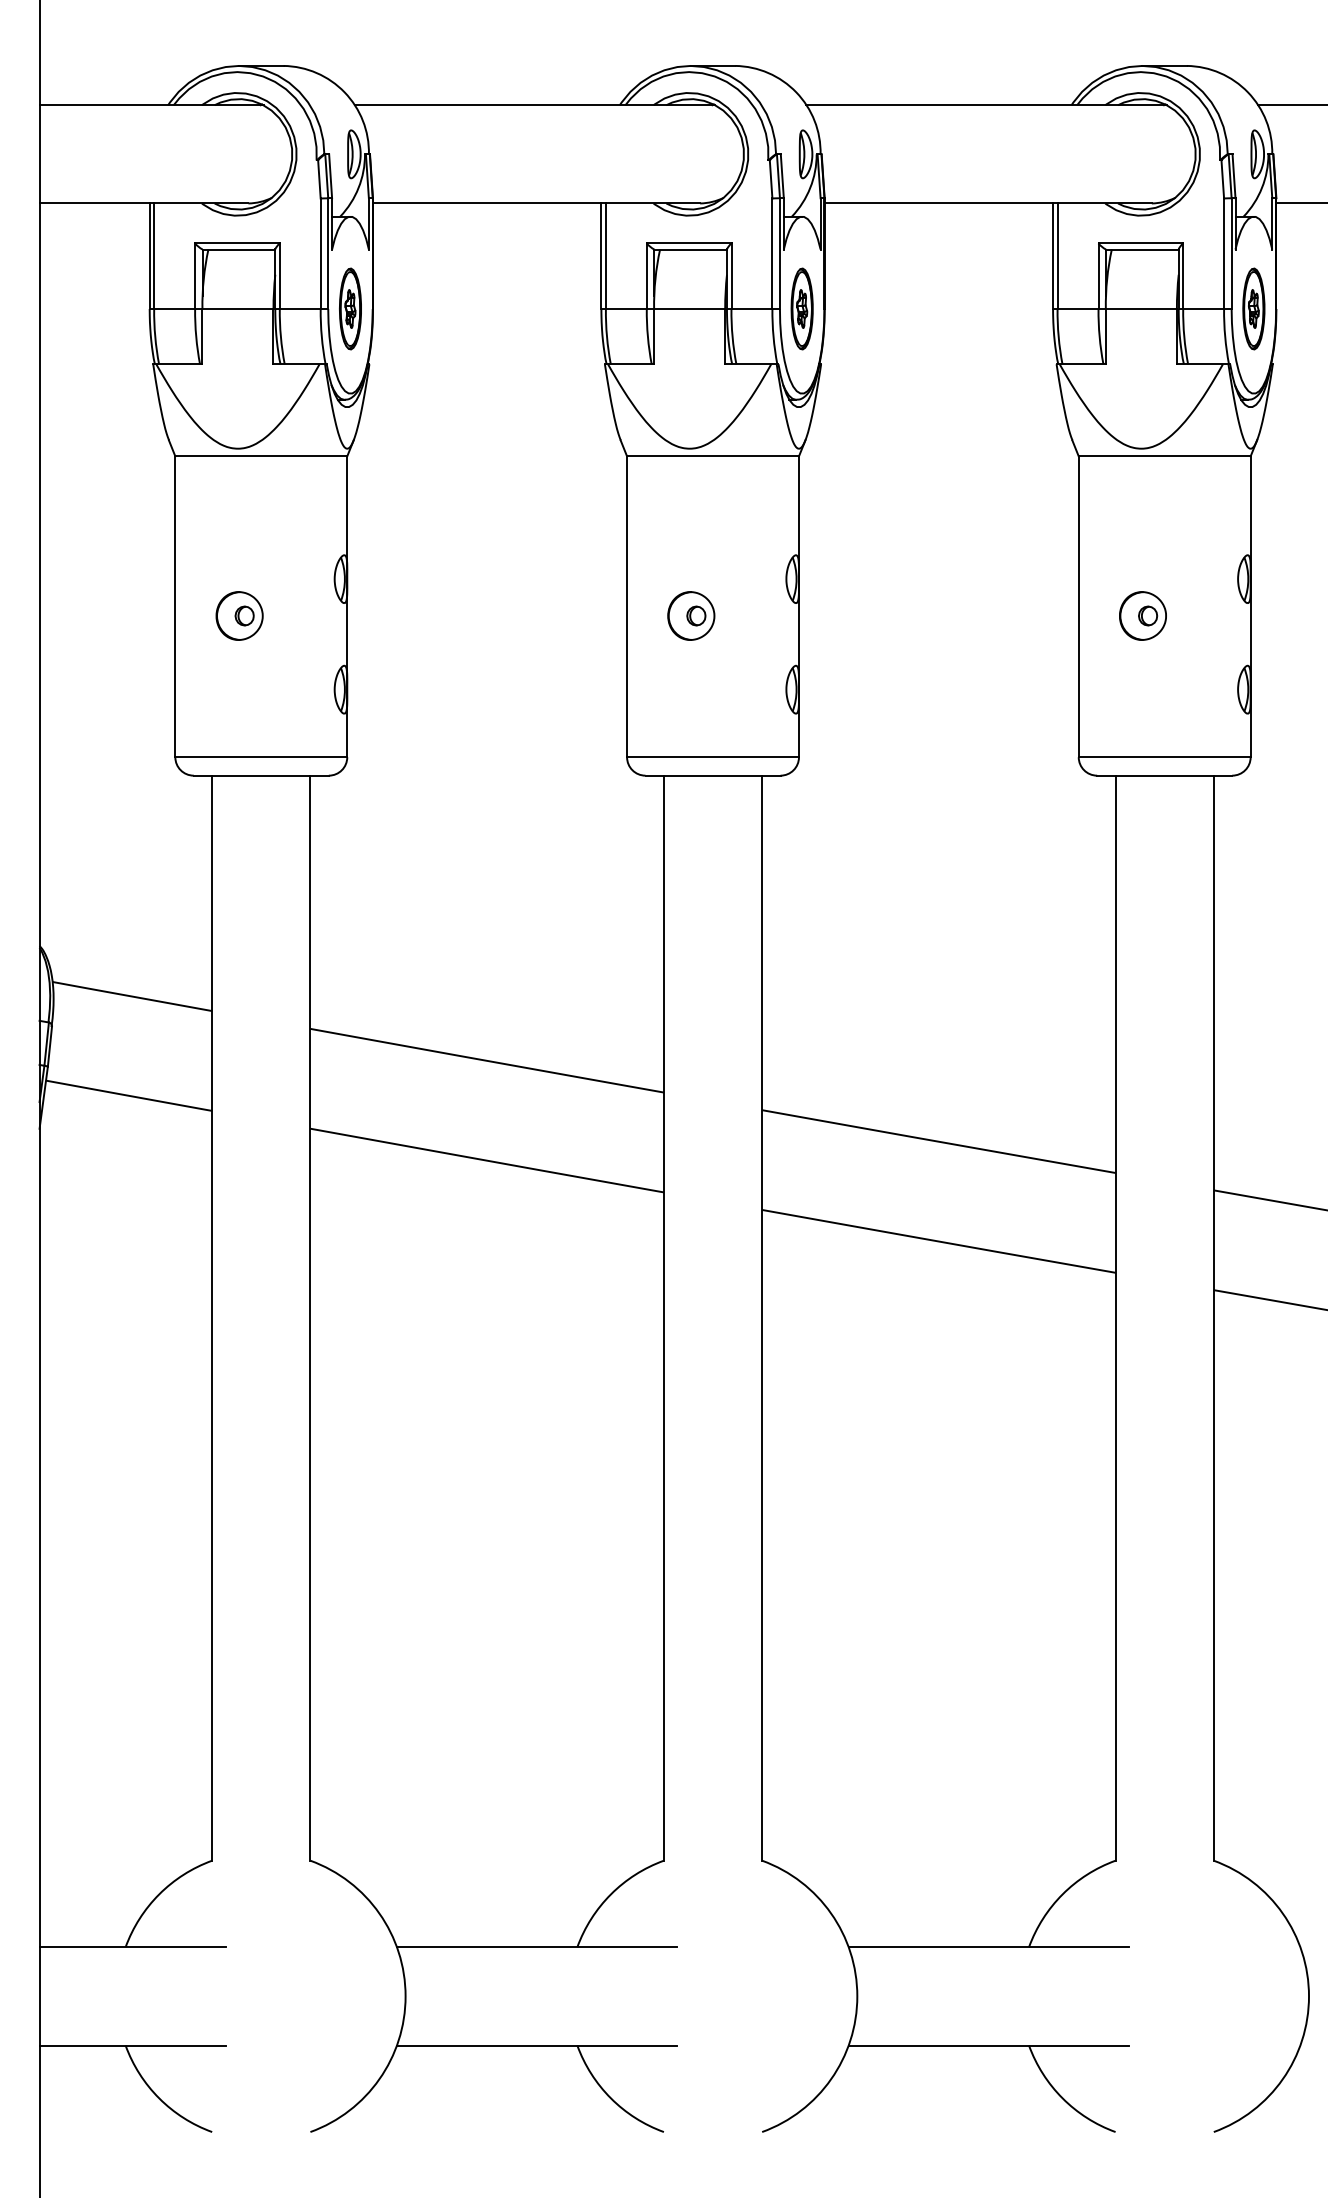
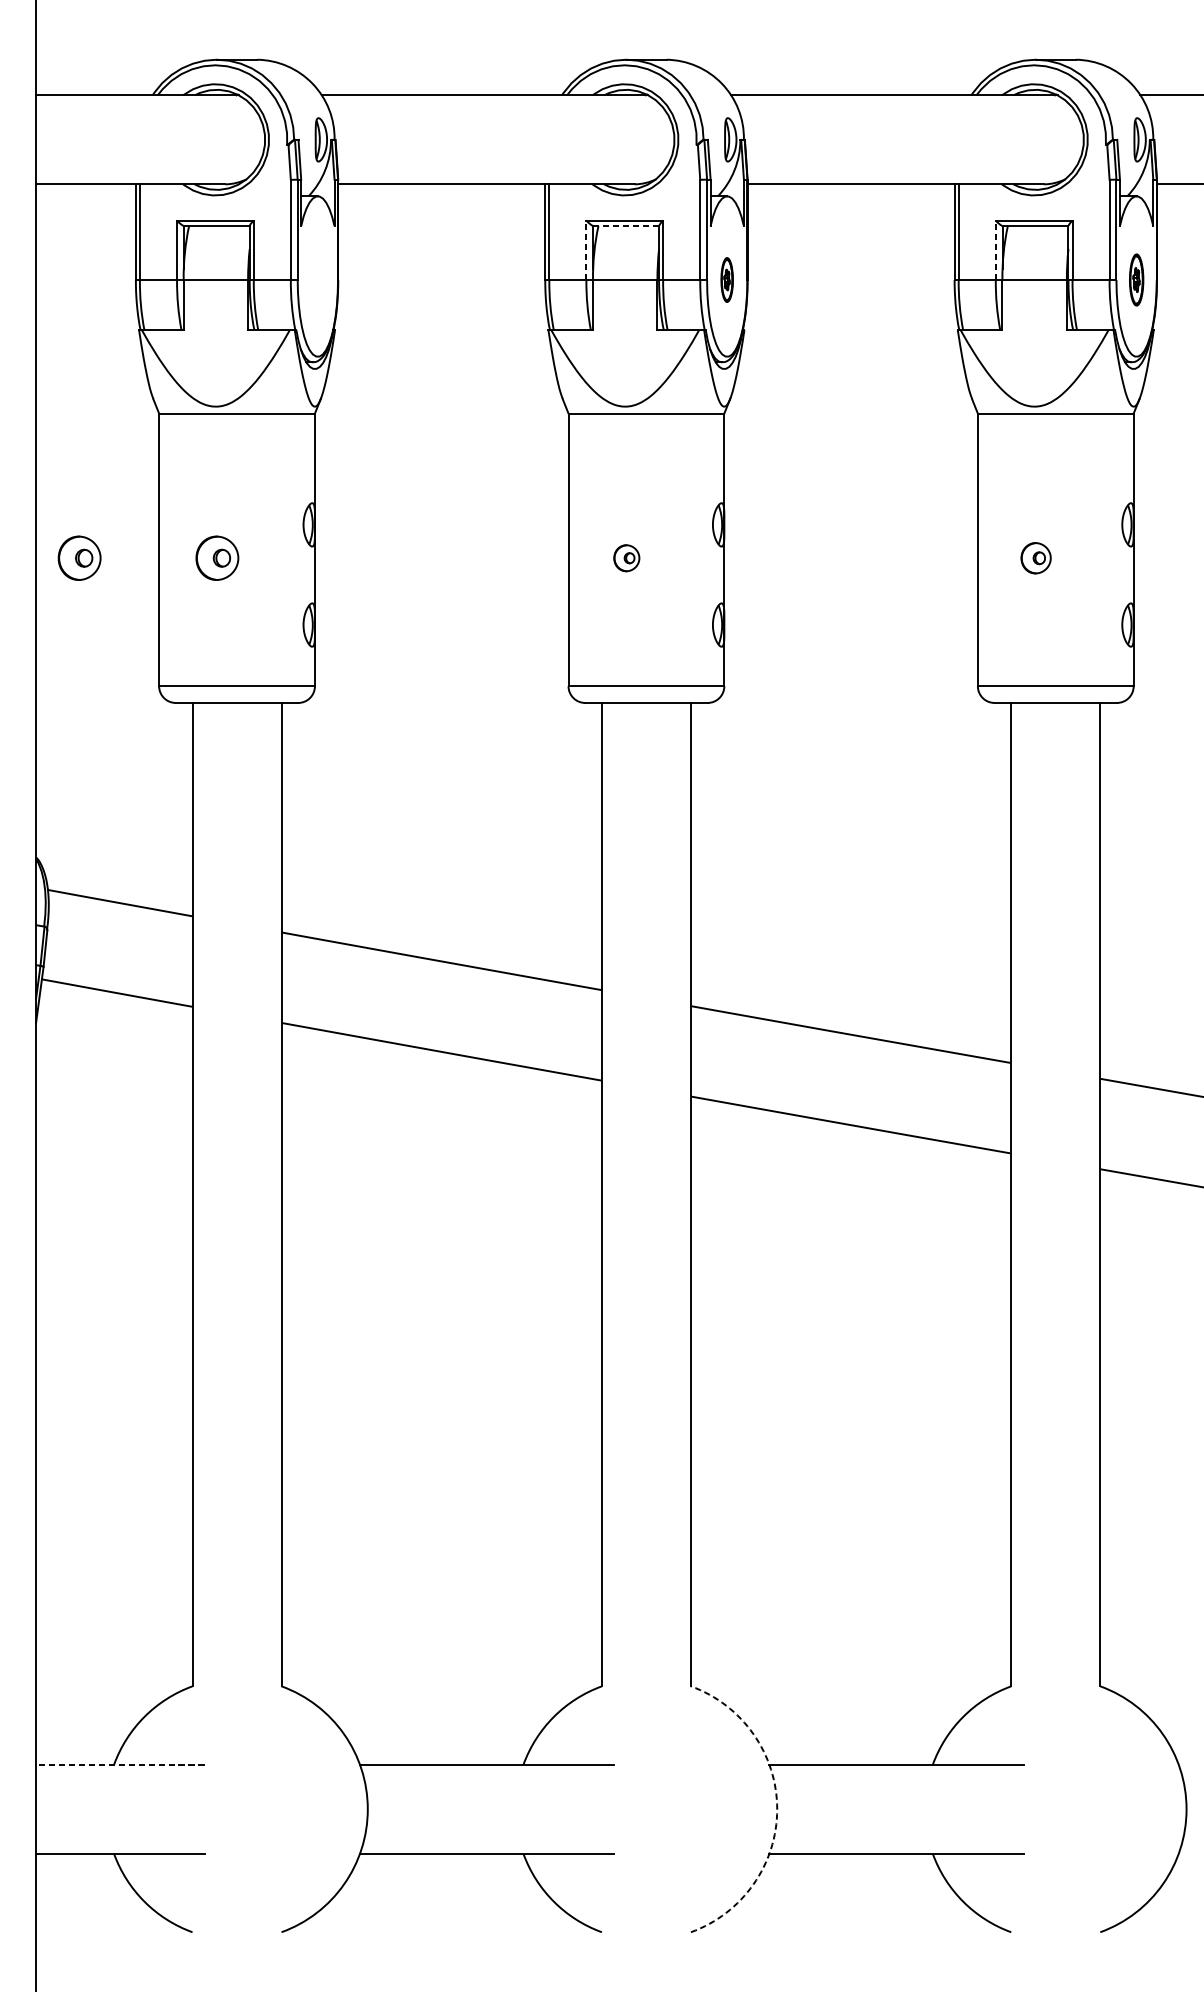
line: (690, 249) -> (626, 226), solid -> dashed
line: (646, 276) -> (586, 250), solid -> dashed
line: (1098, 276) -> (995, 250), solid -> dashed
part: (350, 308) -> (317, 279), removed
part: (801, 308) -> (726, 279), size x0.6
part: (1253, 308) -> (1136, 279), size x0.7
part: (87, 615) -> (79, 557), added
part: (691, 615) -> (626, 557), size x0.6
part: (1142, 615) -> (1035, 557), size x0.7
line: (132, 1947) -> (120, 1764), solid -> dashed
arc: (857, 1996) -> (777, 1809), solid -> dashed

